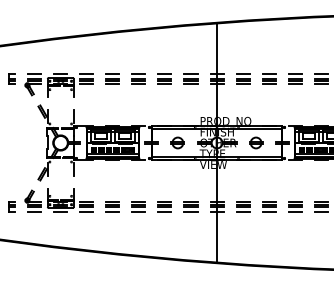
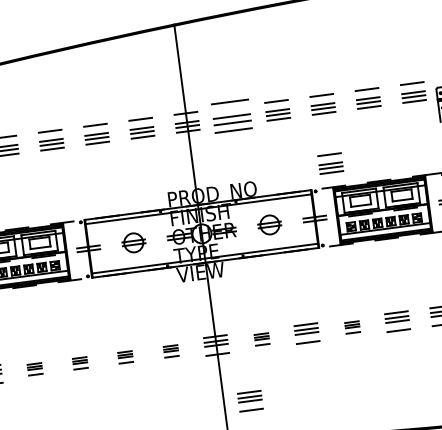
part: (243, 78) -> (233, 115), size x1.6
part: (295, 112) -> (331, 162), added
part: (112, 206) -> (34, 368), size x0.6
part: (138, 206) -> (79, 362), size x0.6
part: (164, 206) -> (125, 356), size x0.6
part: (190, 206) -> (170, 350), size x0.6
part: (243, 206) -> (262, 338), size x0.6
part: (295, 206) -> (353, 326), size x0.6
part: (232, 240) -> (251, 400), added

